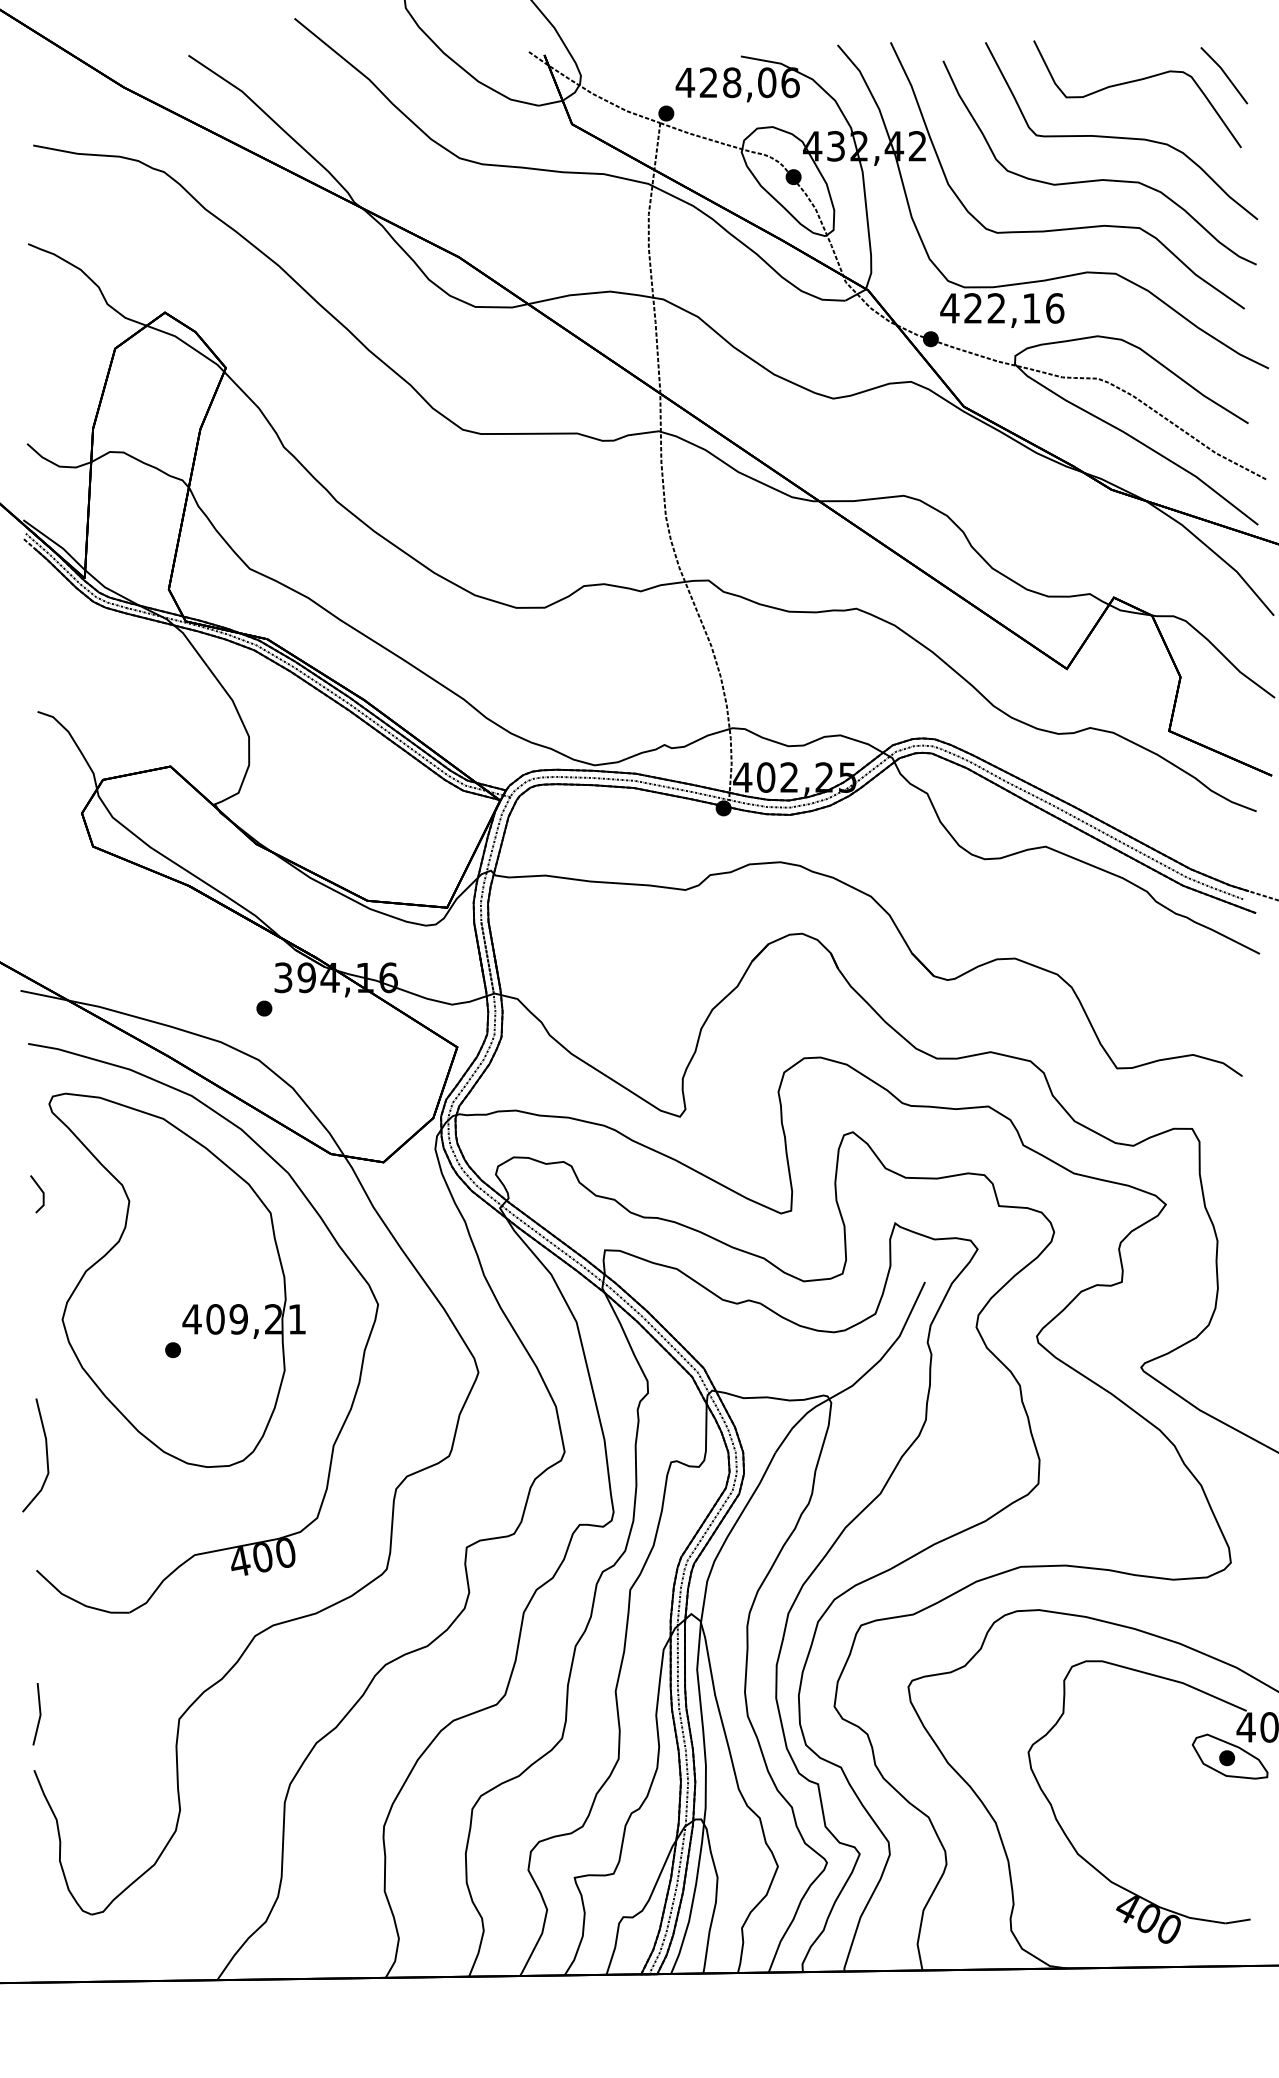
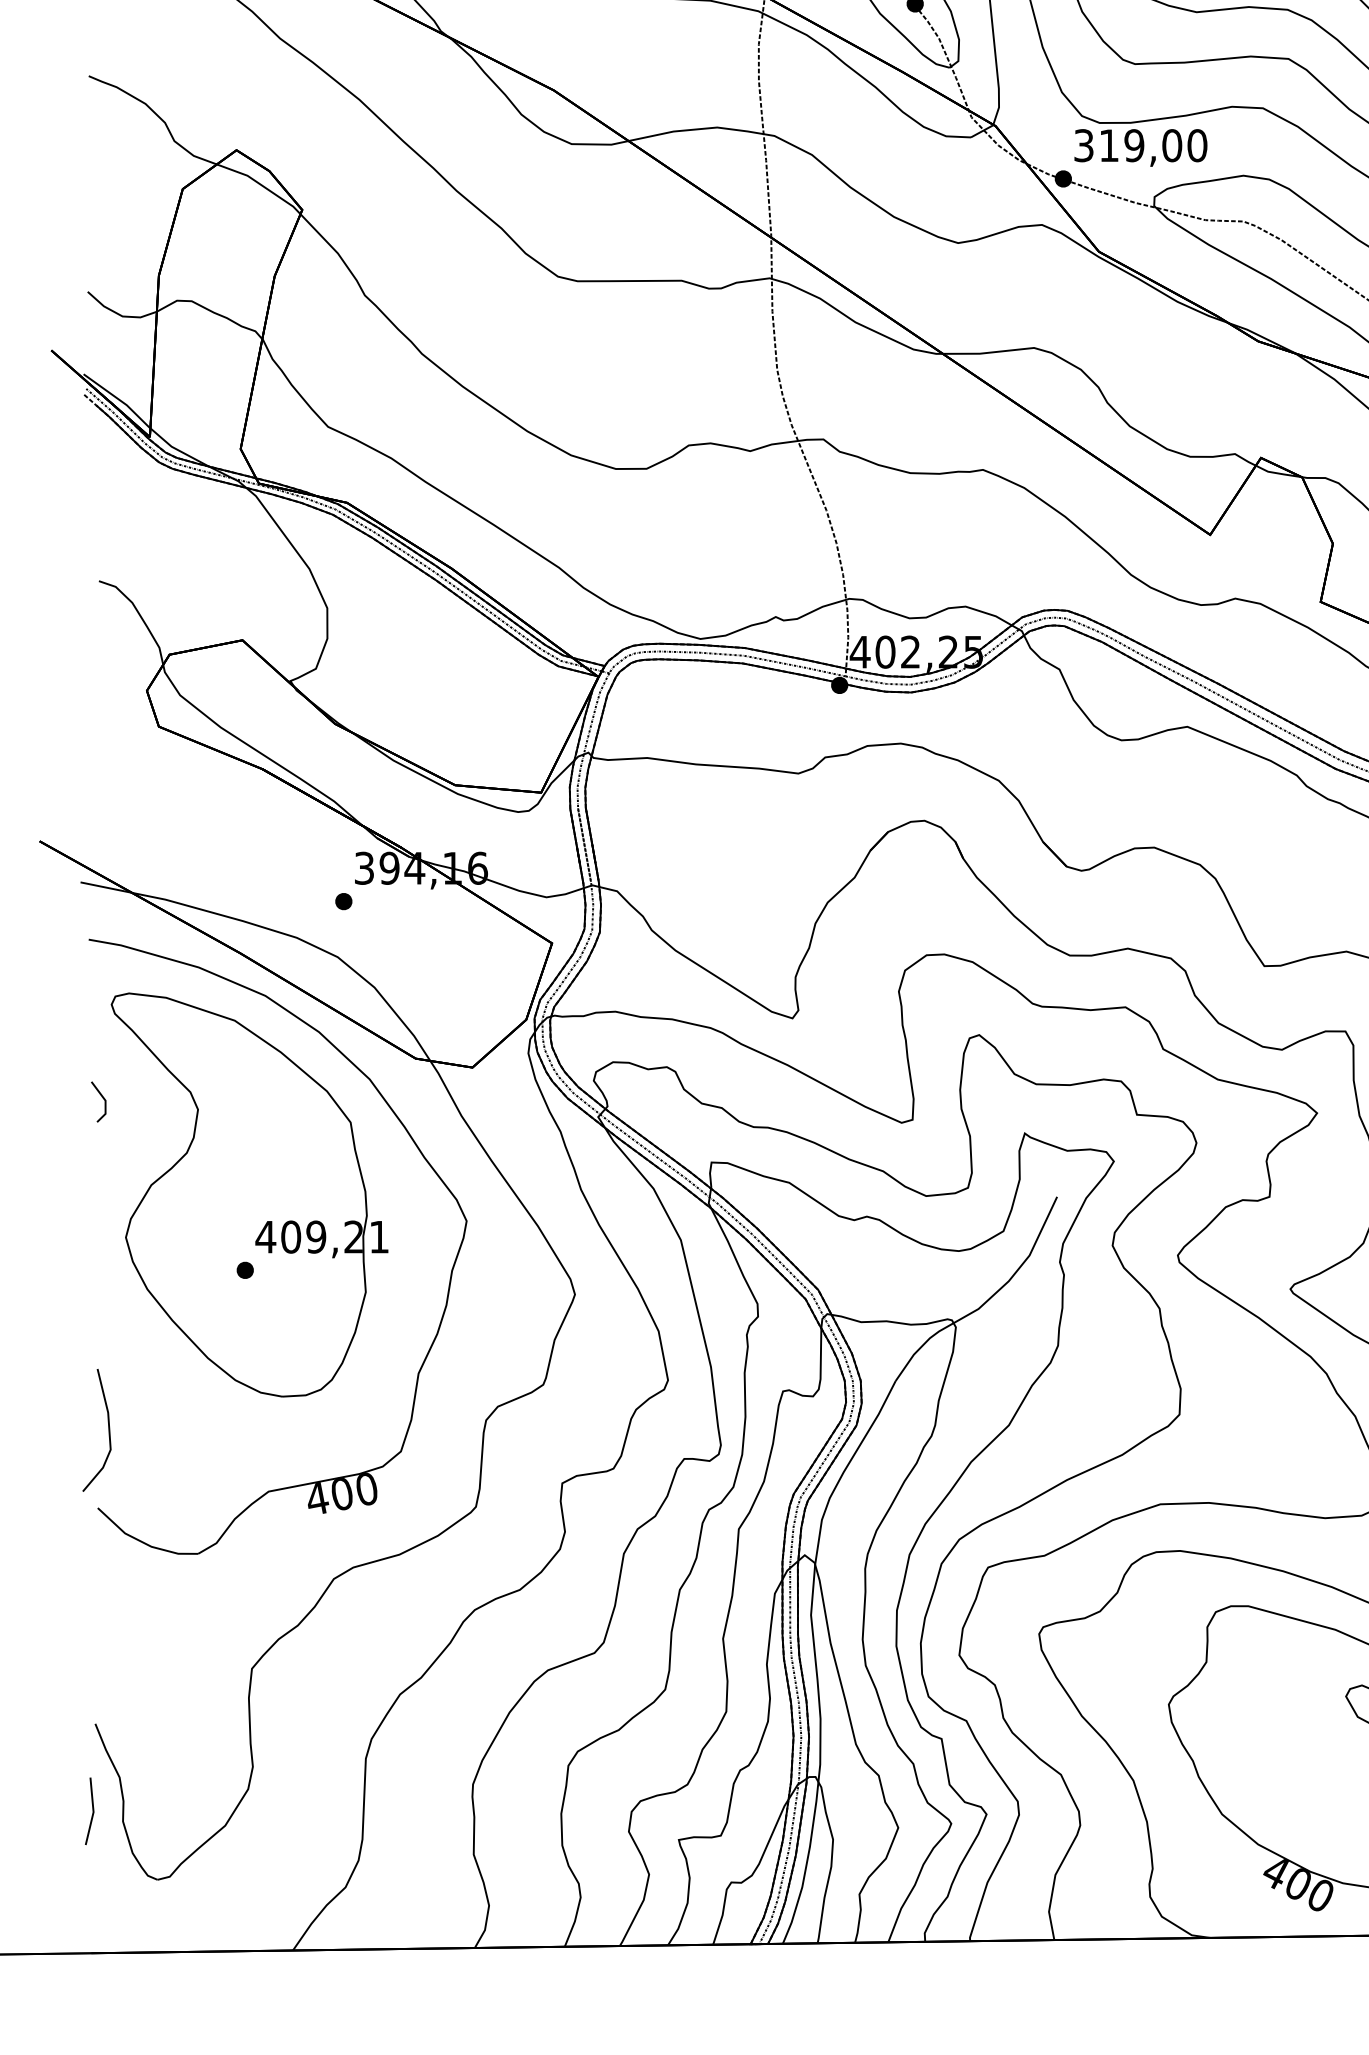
text: (1002, 308) -> (1140, 145), 422,16 -> 319,00
line: (46, 1455) -> (108, 1430), moved
line: (39, 1714) -> (92, 1811), moved

